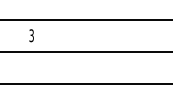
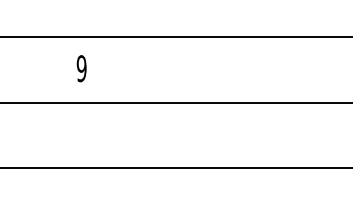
text: (31, 35) -> (81, 68), 3 -> 9

